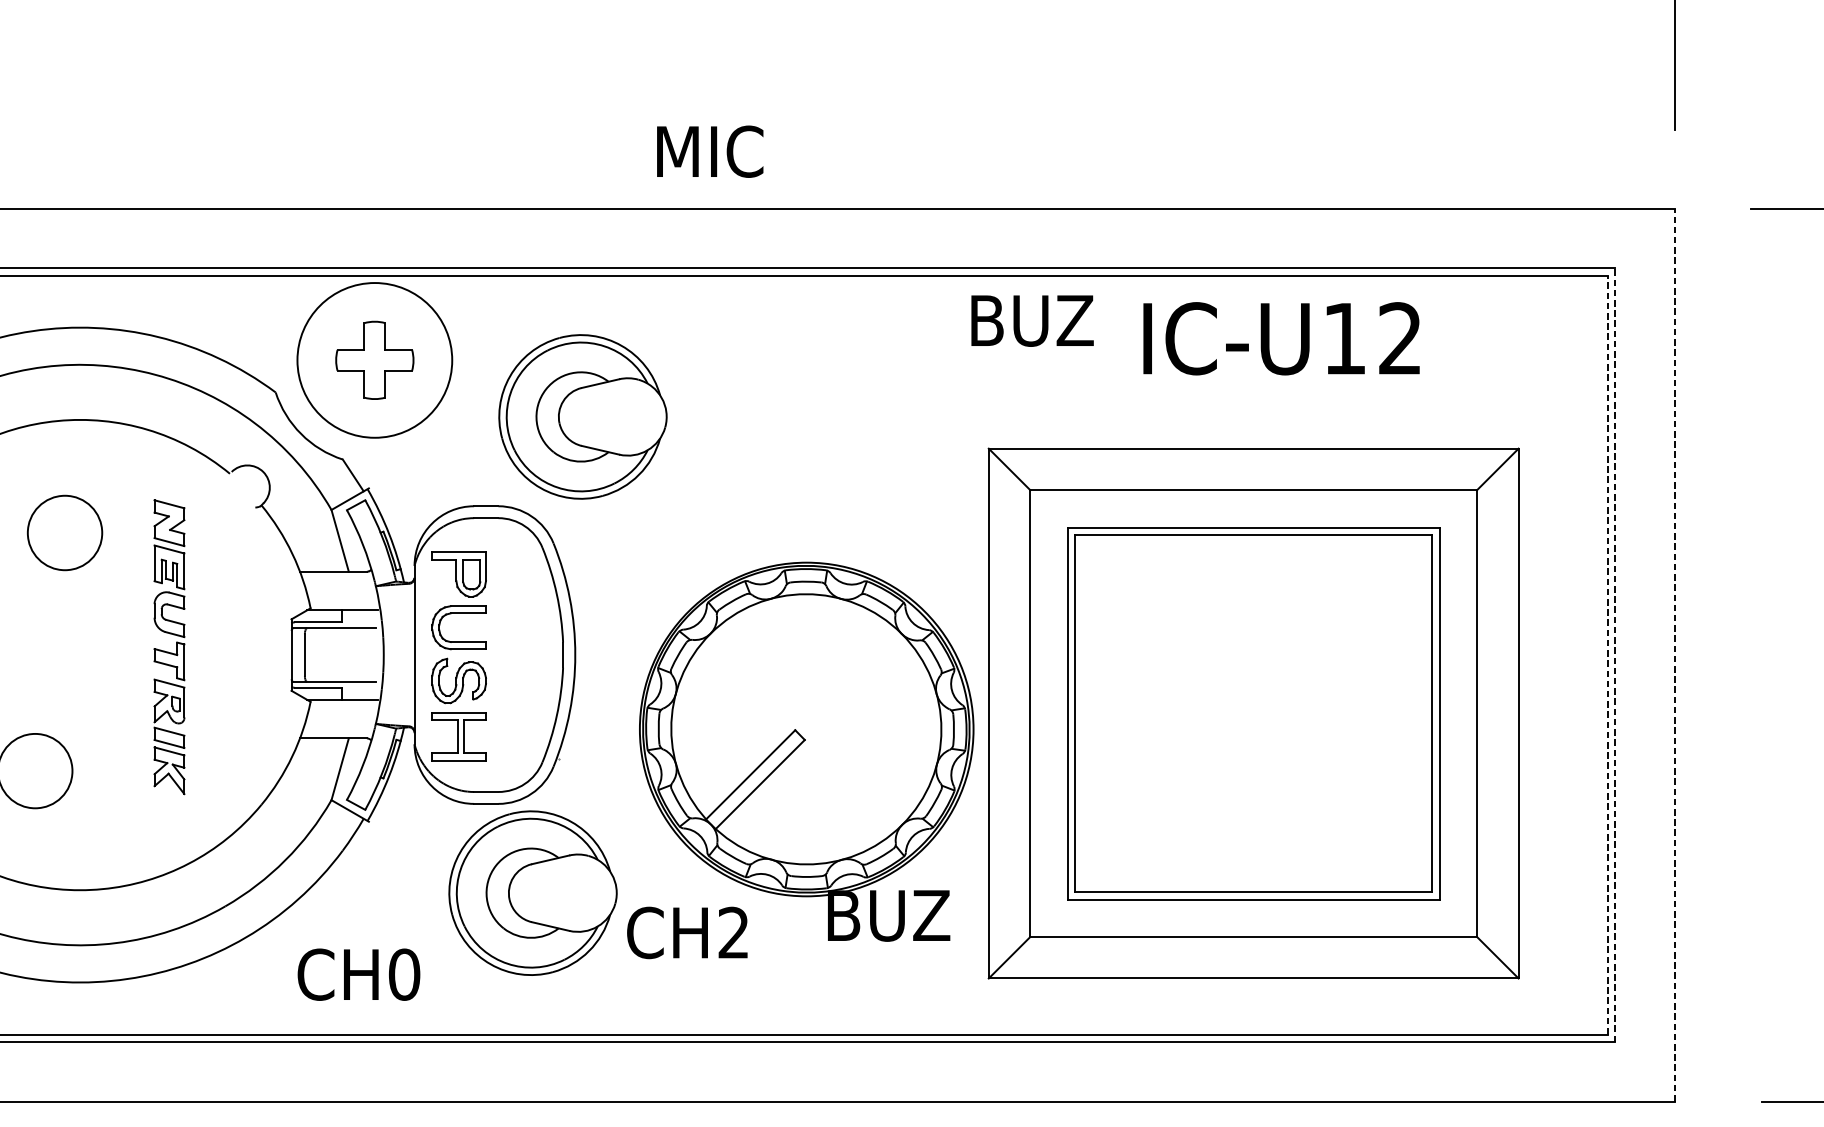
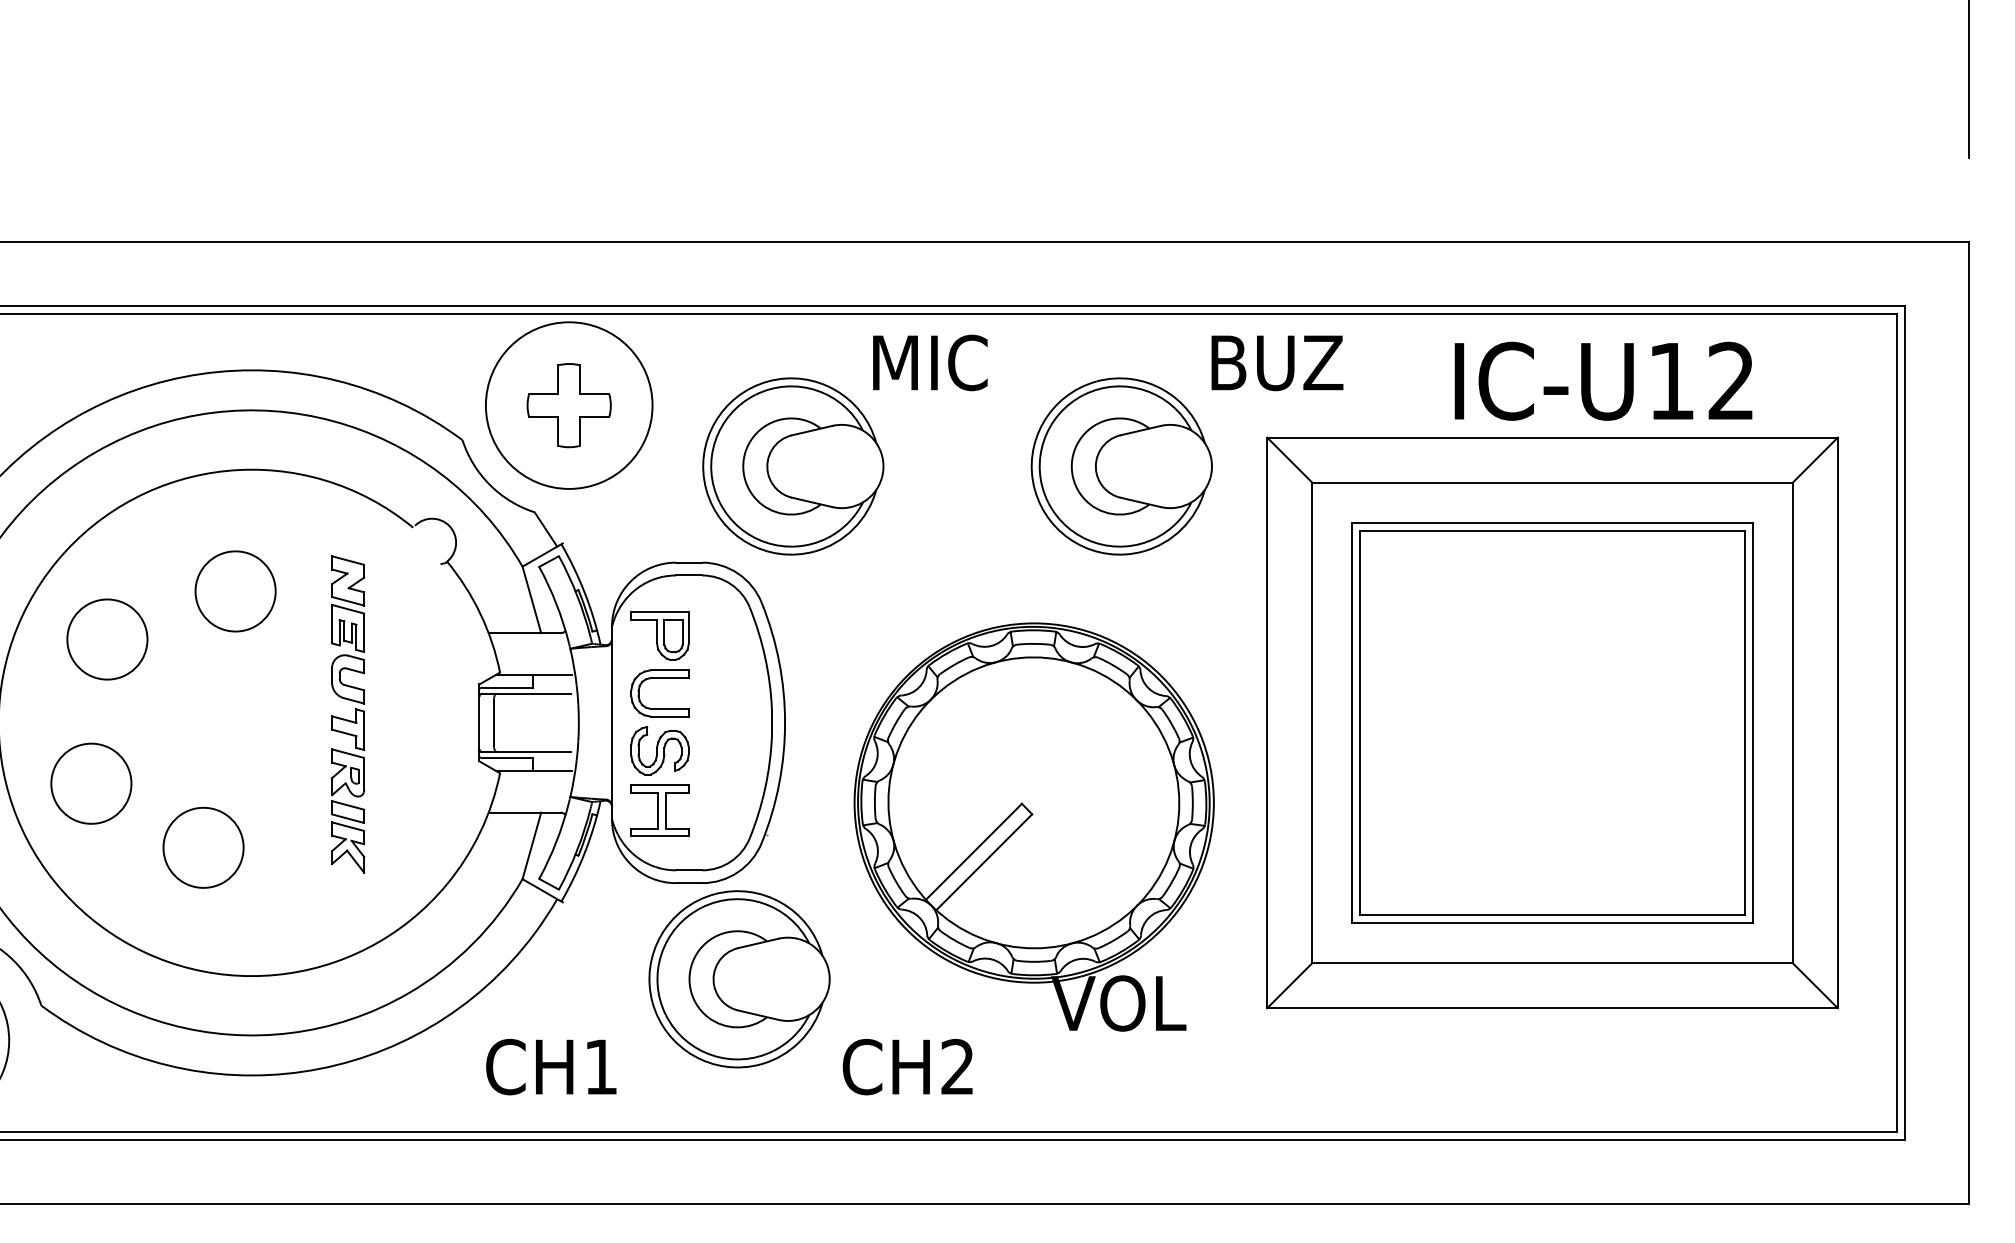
text: (710, 151) -> (930, 362), moved
text: (1281, 338) -> (1603, 380), moved
part: (887, 416) -> (1121, 466), added
line: (1608, 654) -> (1897, 722), dashed -> solid
line: (1615, 654) -> (1905, 722), dashed -> solid
line: (1675, 654) -> (1969, 722), dashed -> solid
part: (1253, 713) -> (1552, 722), moved
text: (885, 915) -> (1119, 1003), BUZ -> VOL
text: (687, 933) -> (907, 1067), moved
text: (404, 974) -> (601, 1066), CH0 -> CH1

